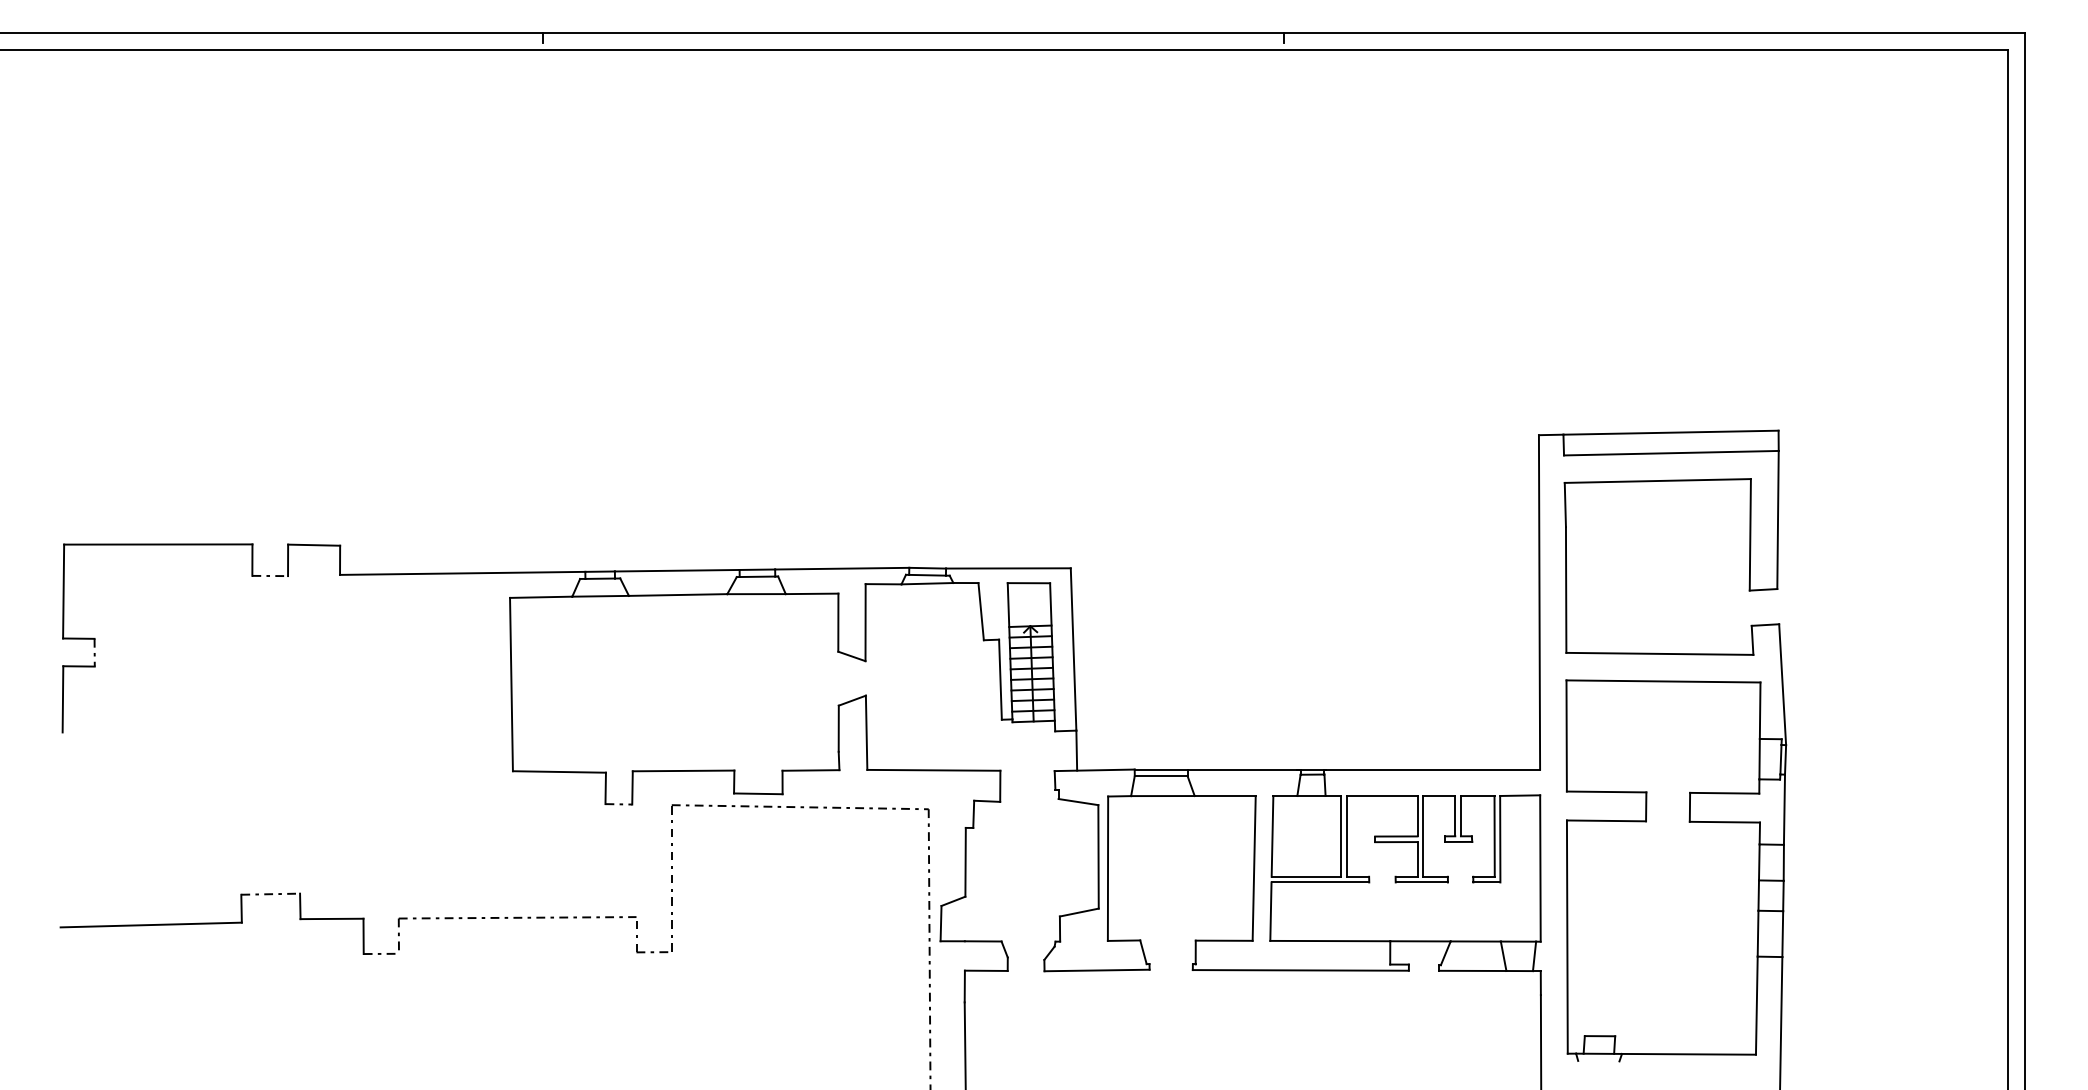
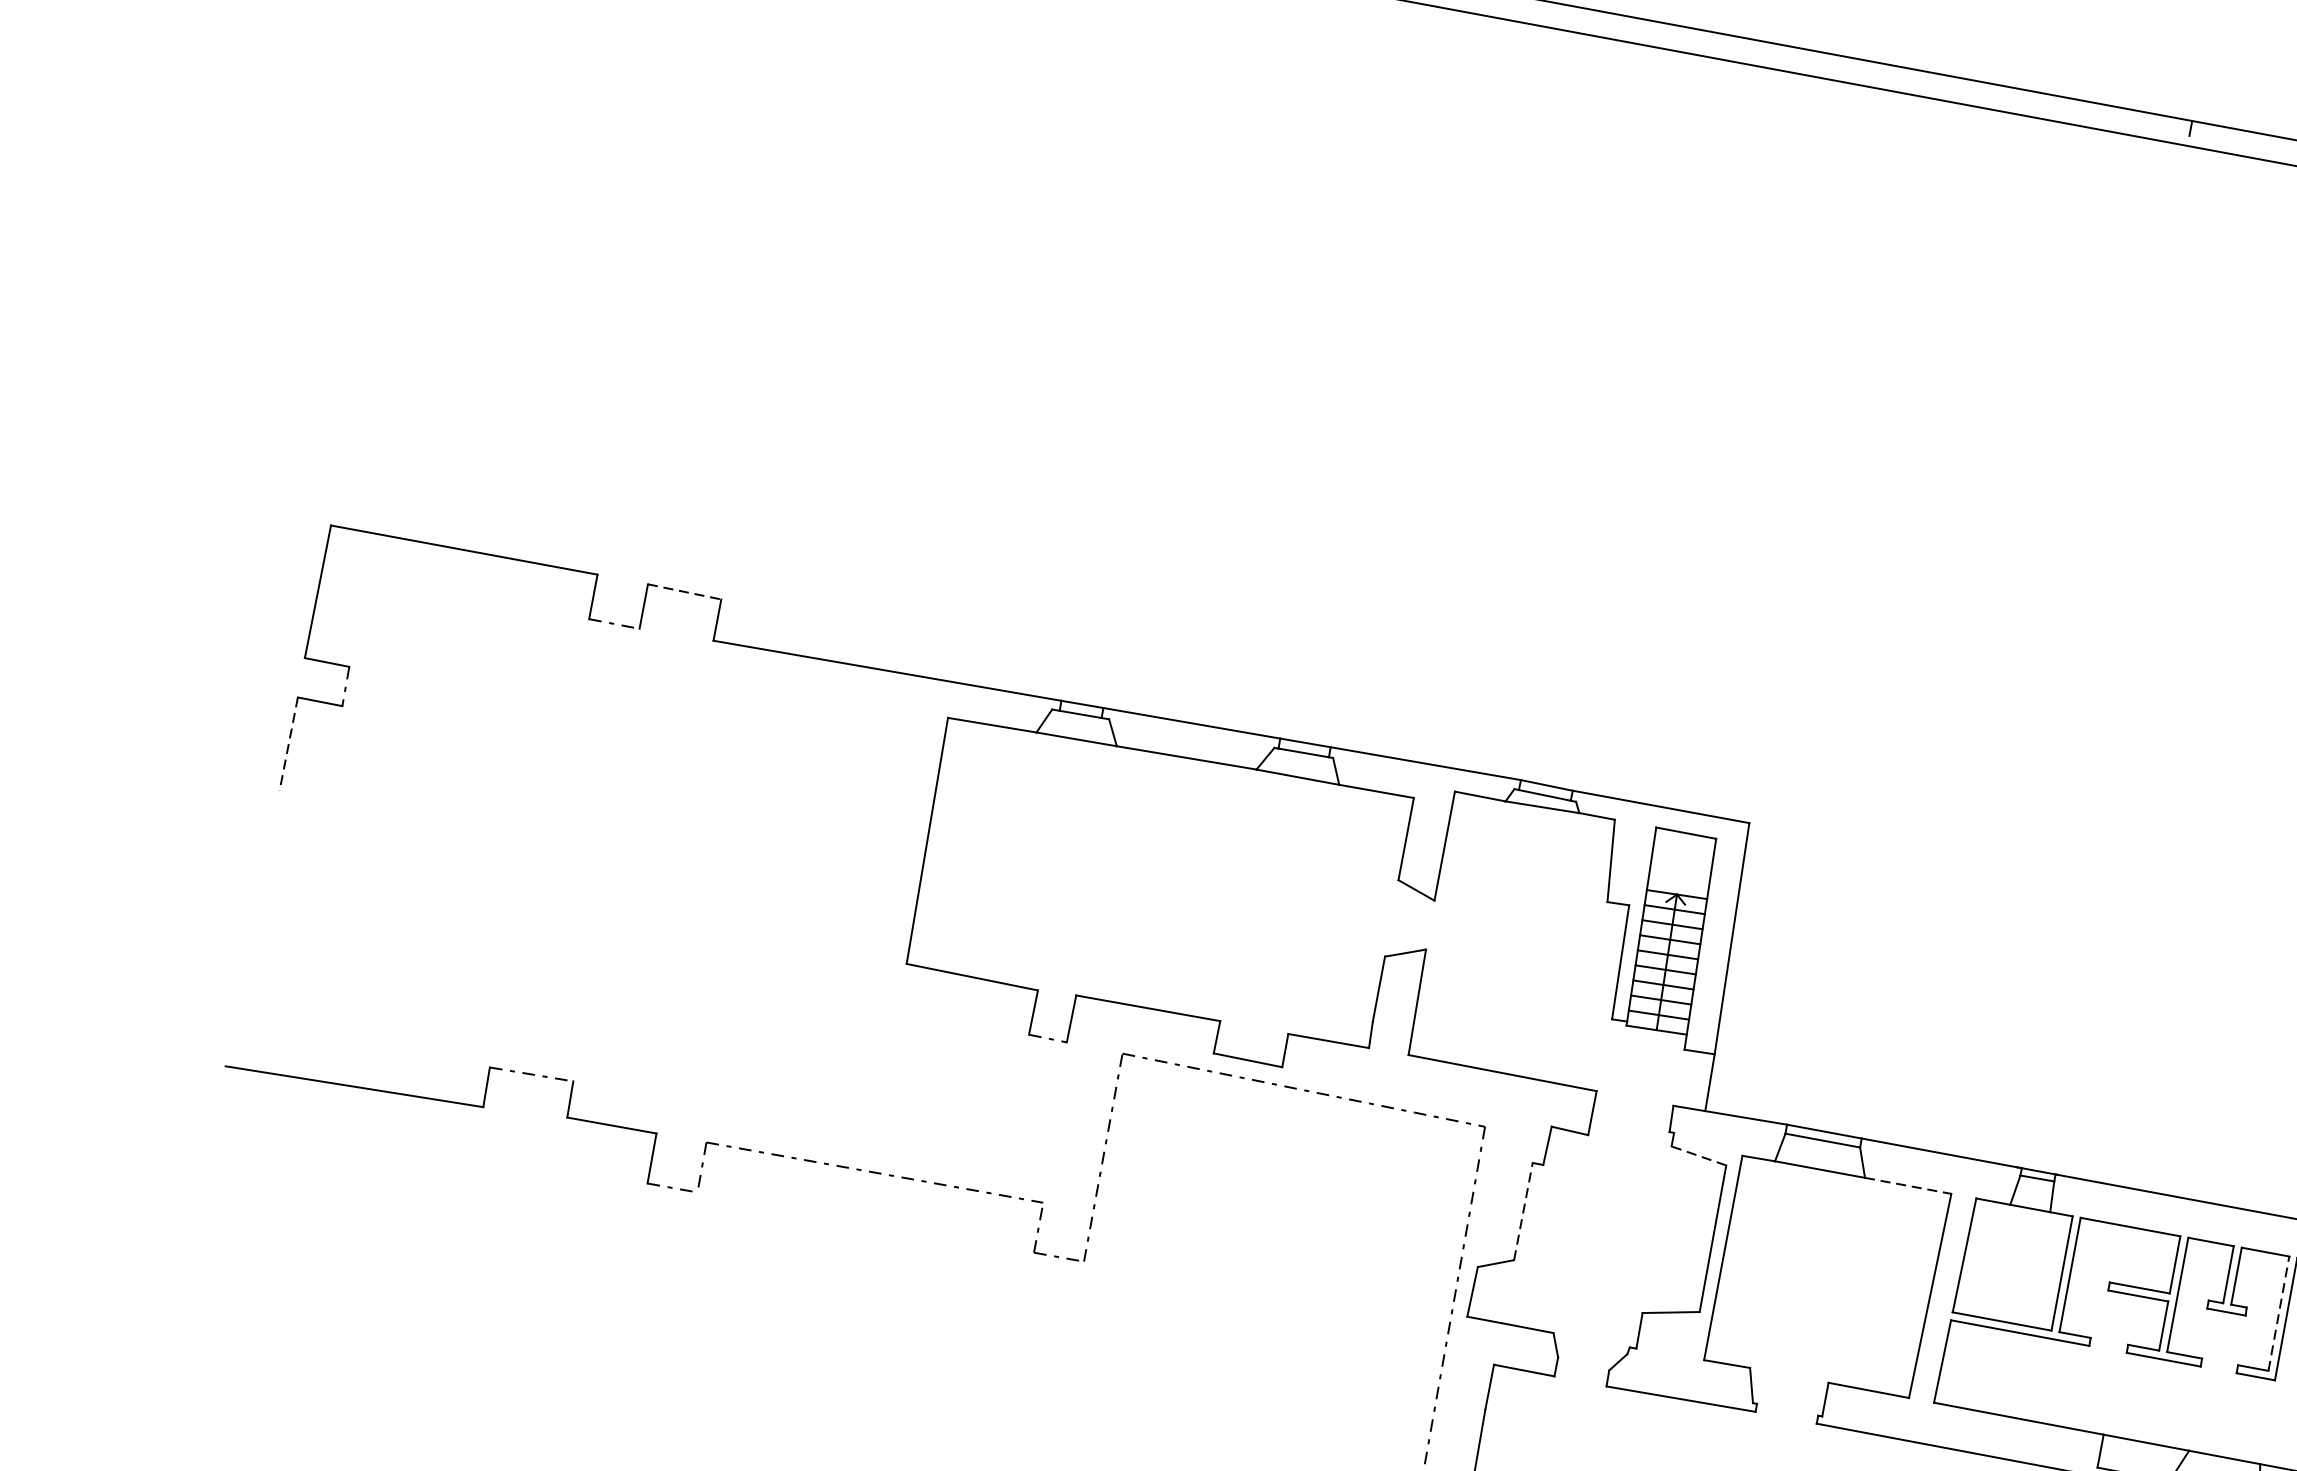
line: (314, 545) -> (685, 592), solid -> dashed
line: (62, 699) -> (288, 744), solid -> dashed
line: (1225, 796) -> (1908, 1186), solid -> dashed
line: (1077, 802) -> (1697, 1156), solid -> dashed
line: (1494, 835) -> (2278, 1312), solid -> dashed
line: (965, 861) -> (1523, 1210), solid -> dashed

